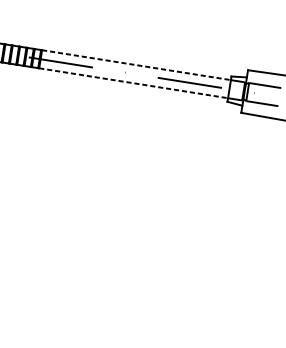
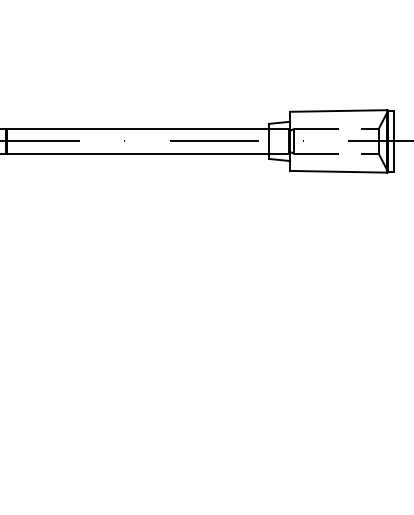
line: (136, 64) -> (138, 128), dashed -> solid
line: (133, 82) -> (138, 153), dashed -> solid

